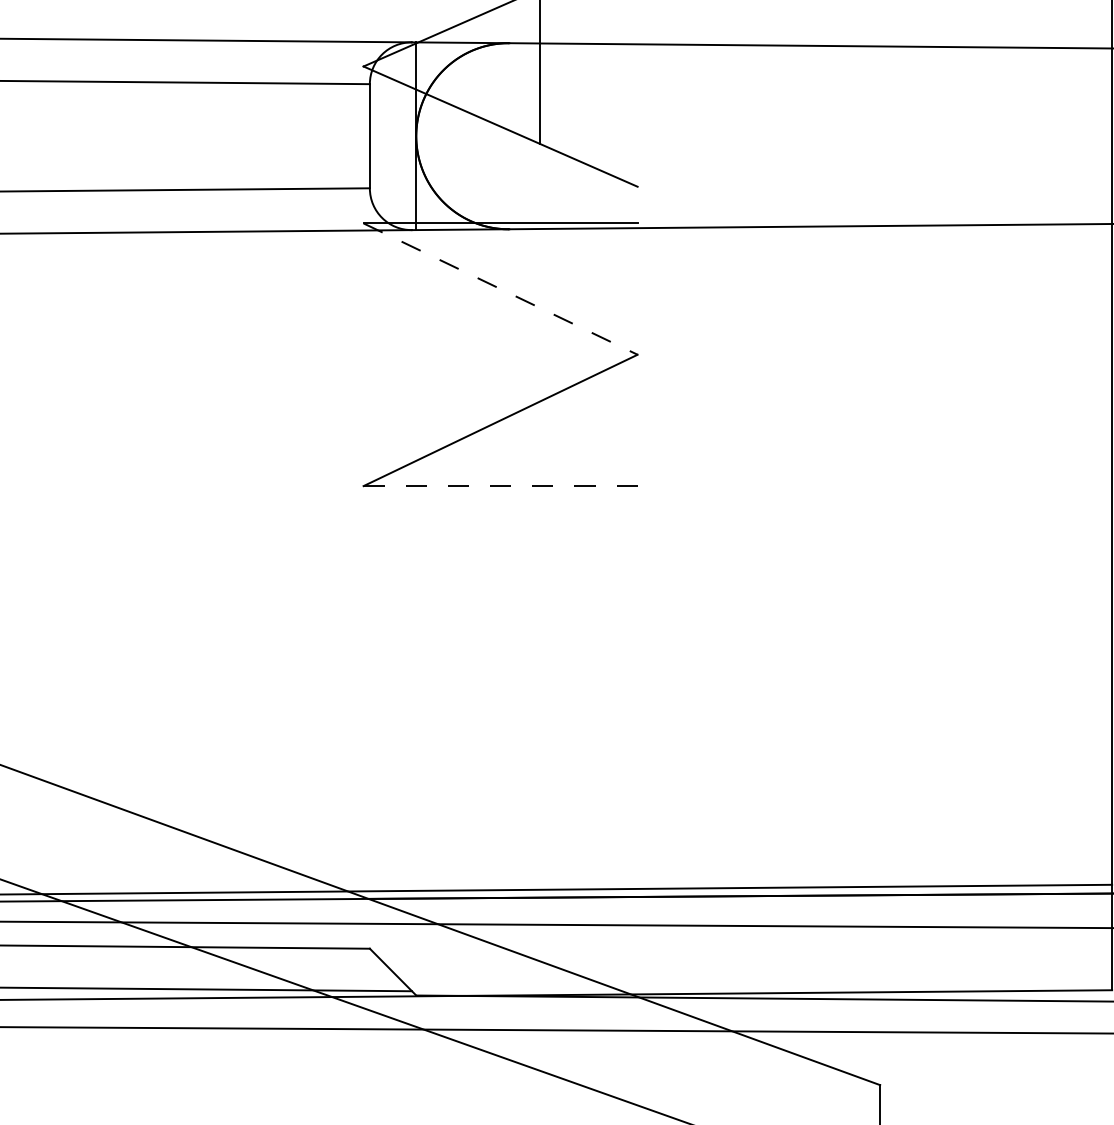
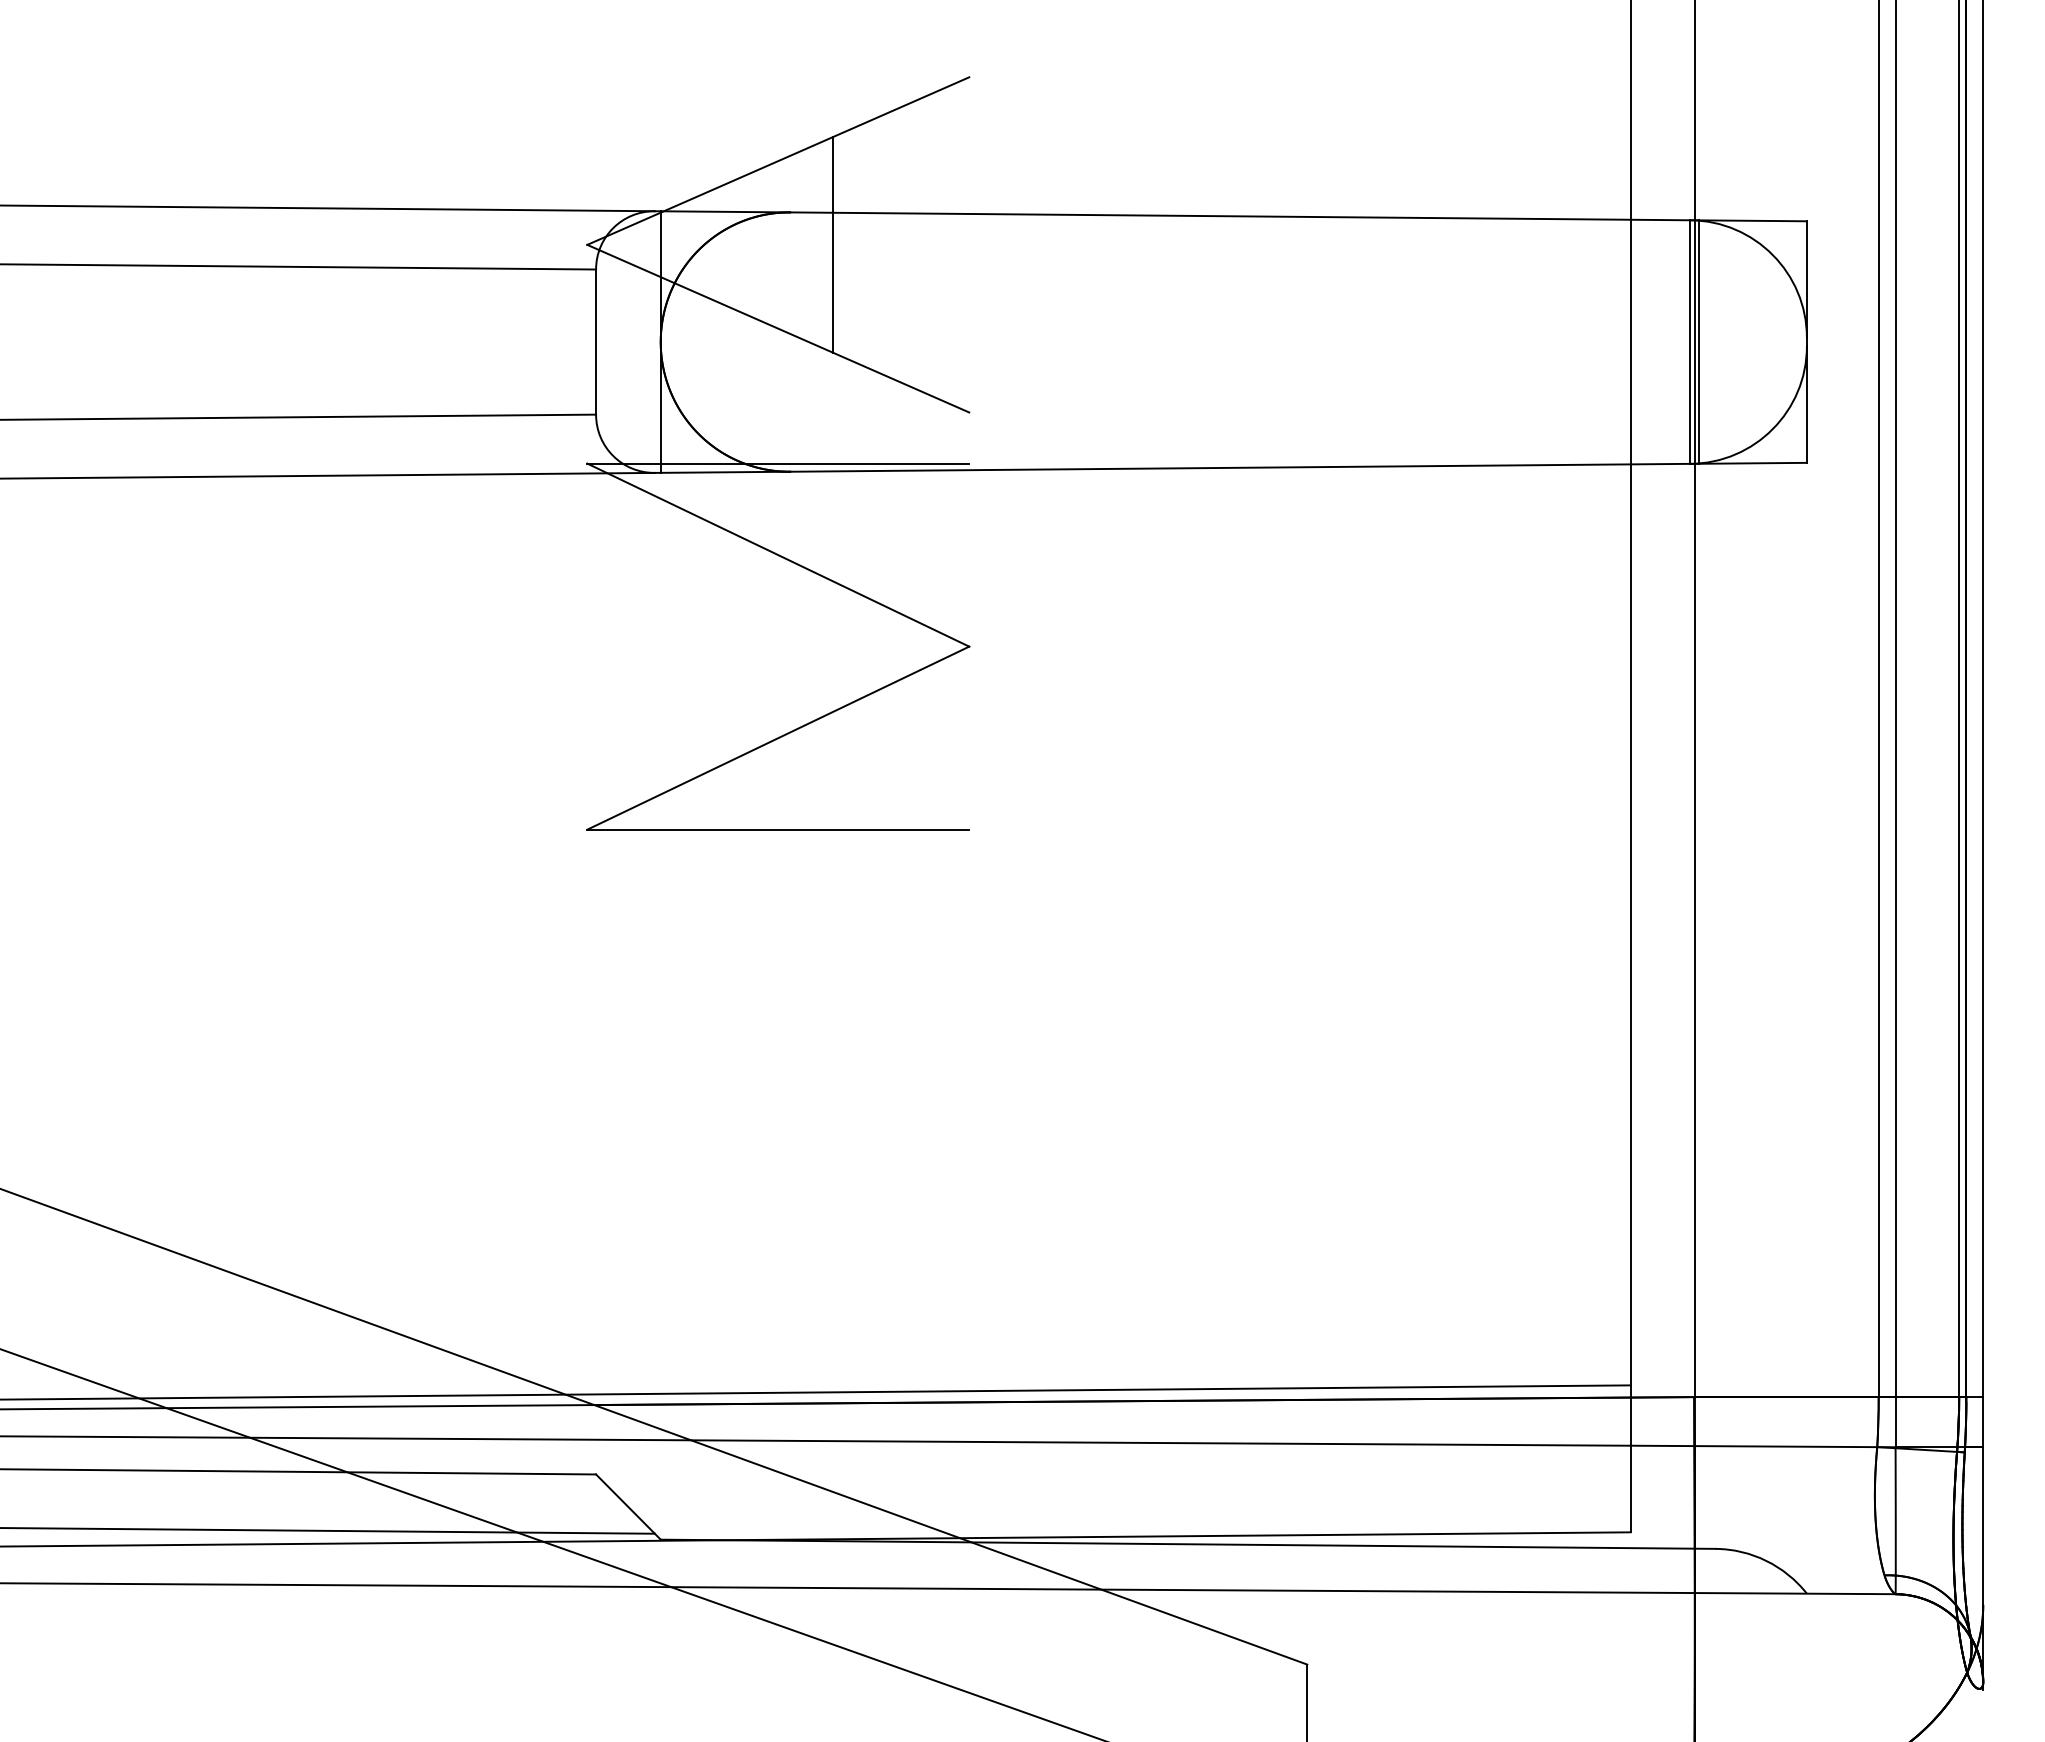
line: (500, 289) -> (778, 555), dashed -> solid
line: (500, 485) -> (778, 829), dashed -> solid

